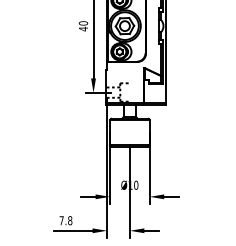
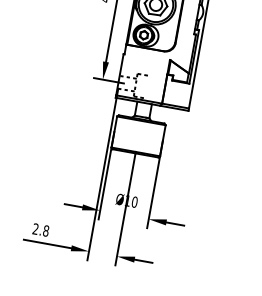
text: (61, 220) -> (35, 228), 7.8 -> 2.8

